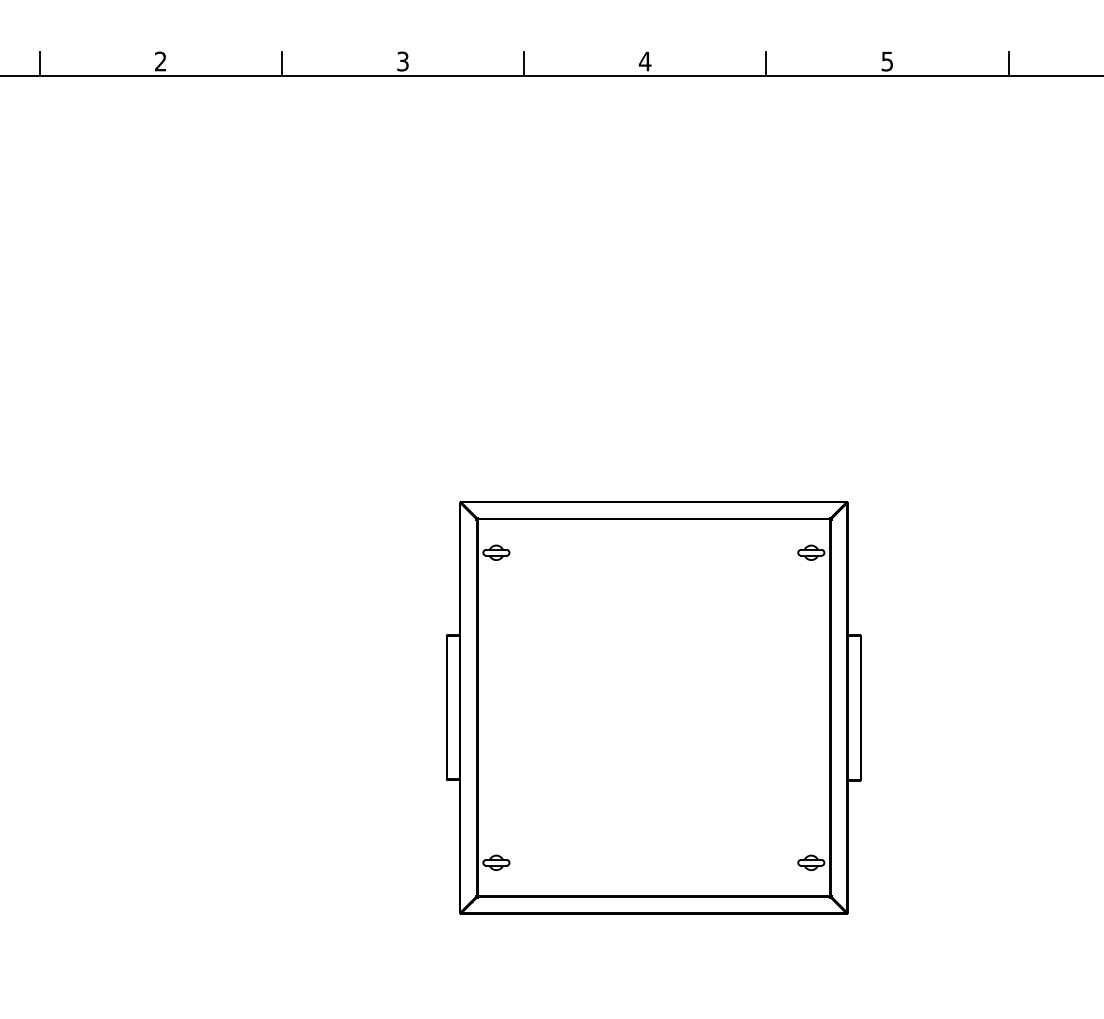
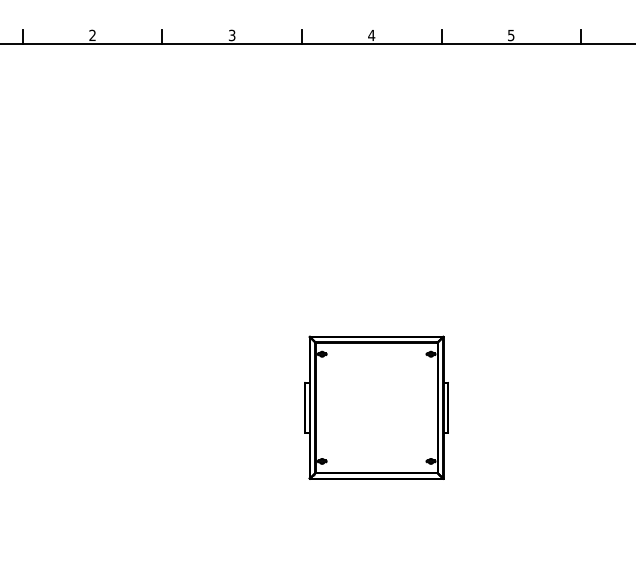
part: (653, 707) -> (376, 407), size x0.6

